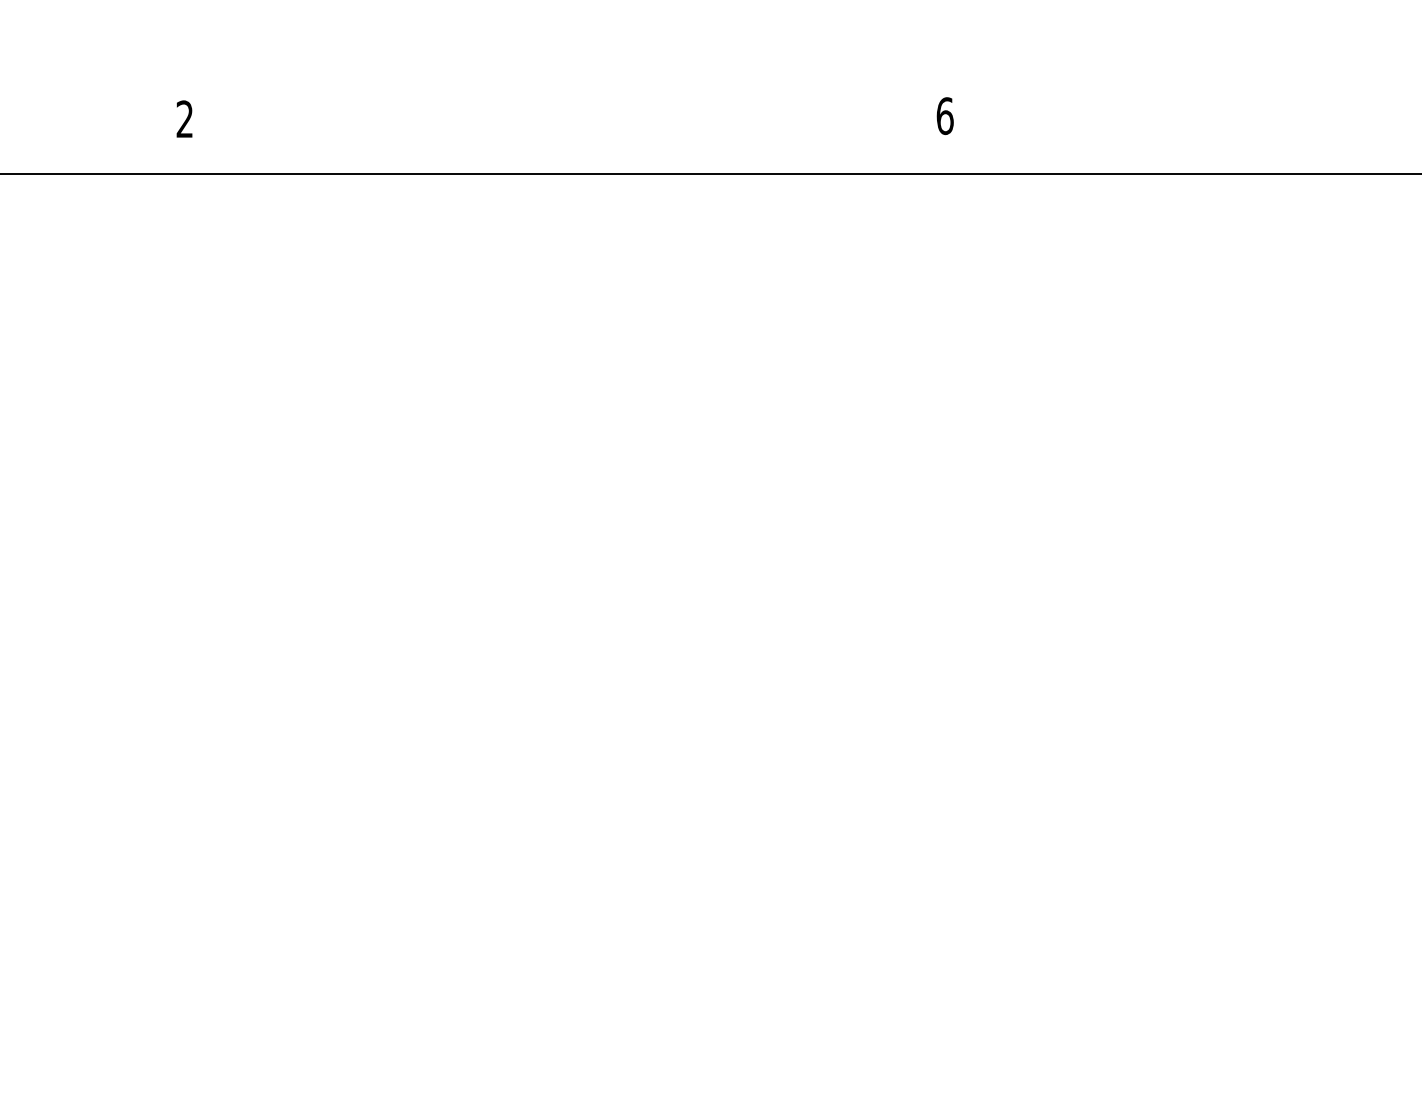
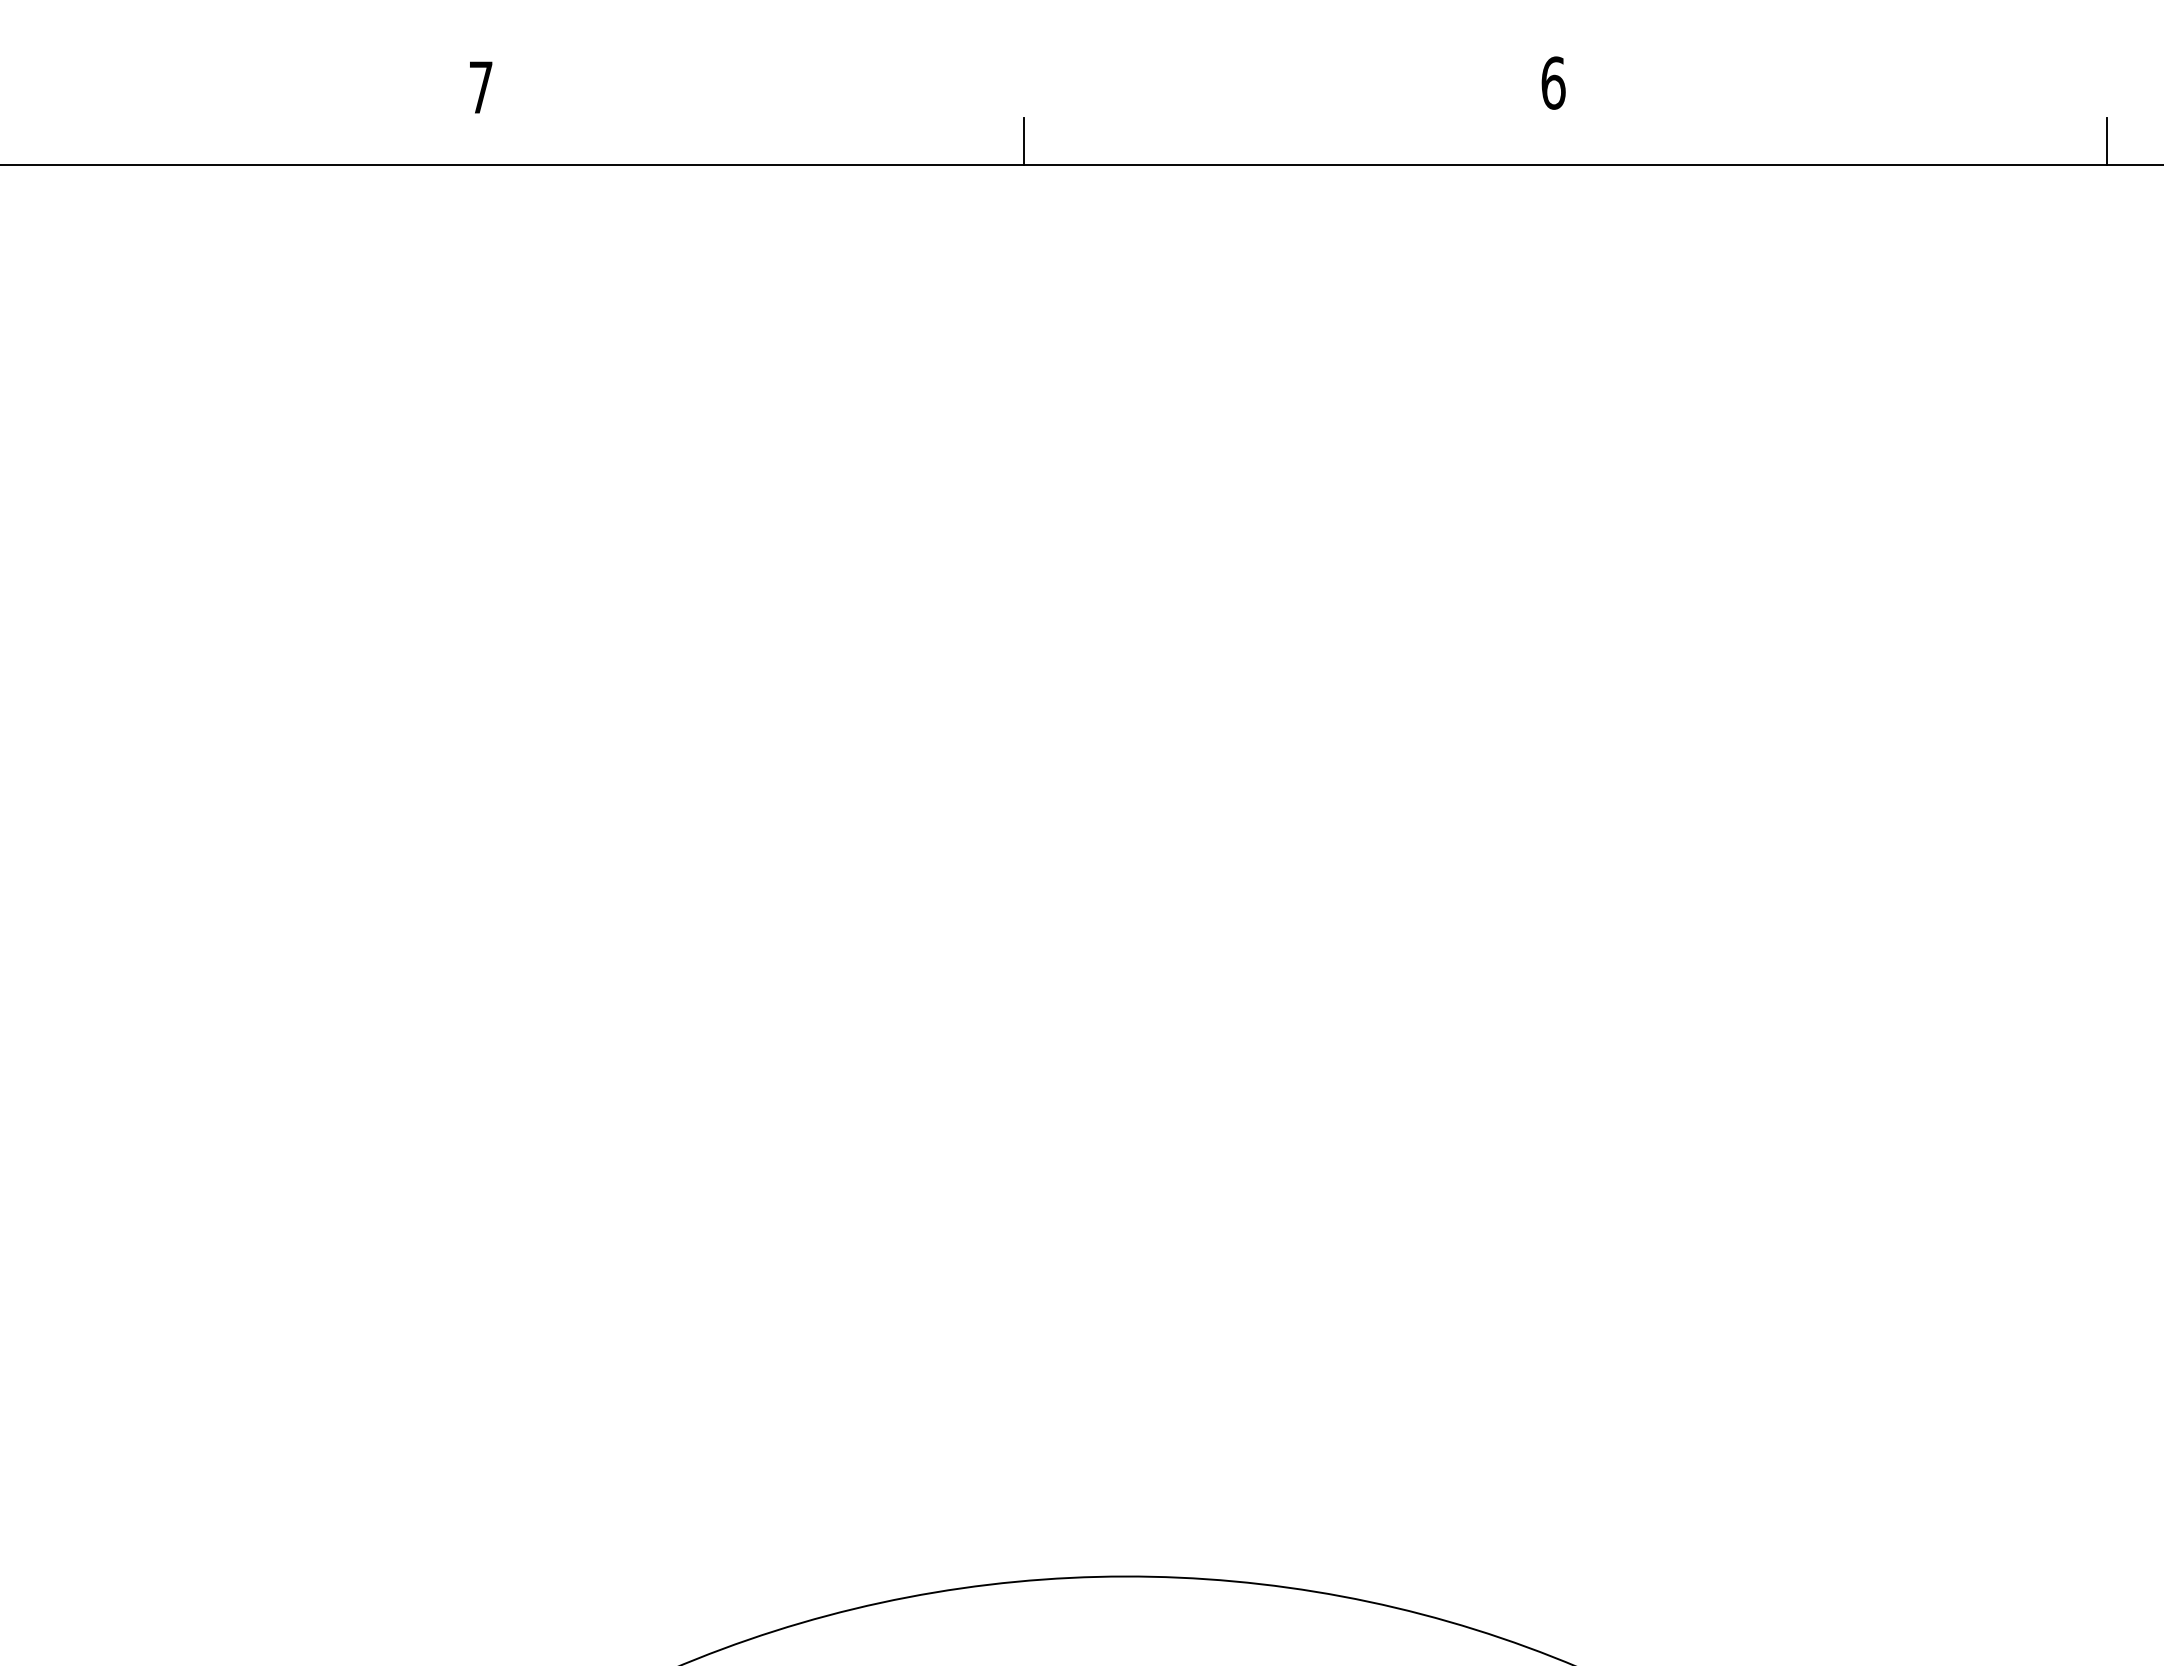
text: (184, 118) -> (480, 86), 2 -> 7
line: (569, 156) -> (1023, 140), added
line: (1337, 156) -> (2107, 140), added

